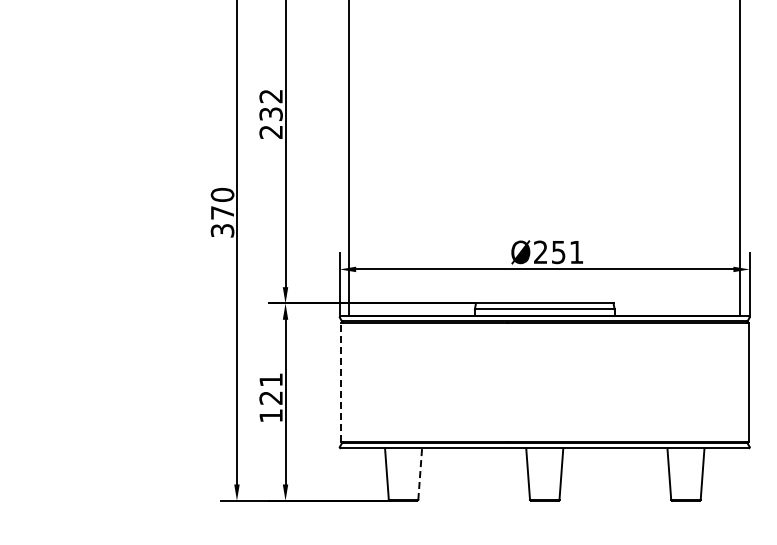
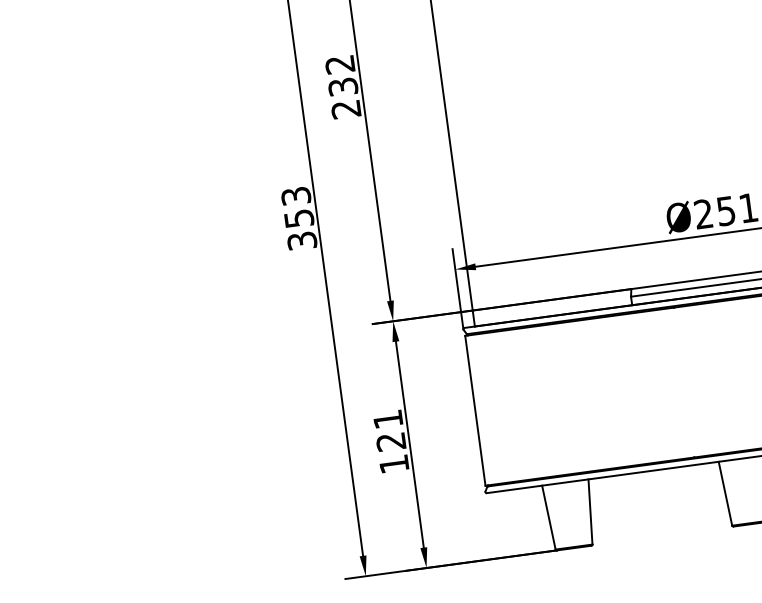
text: (222, 203) -> (297, 206), 370 -> 353
line: (340, 382) -> (475, 410), dashed -> solid
line: (420, 474) -> (590, 512), dashed -> solid

